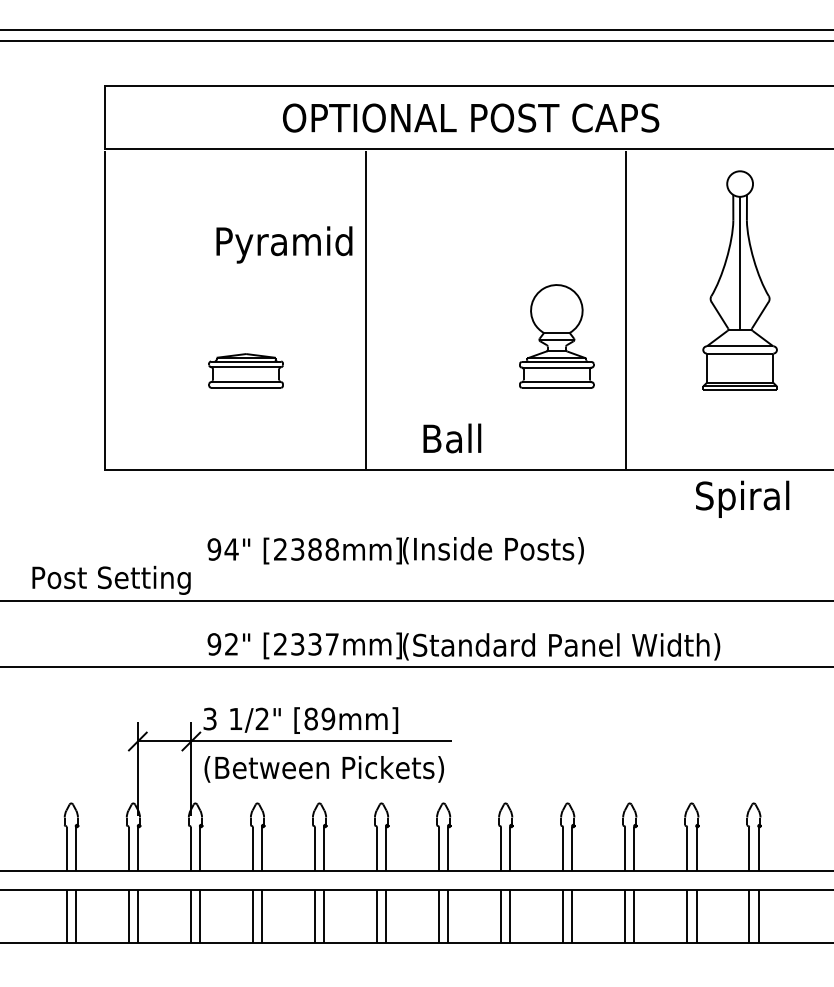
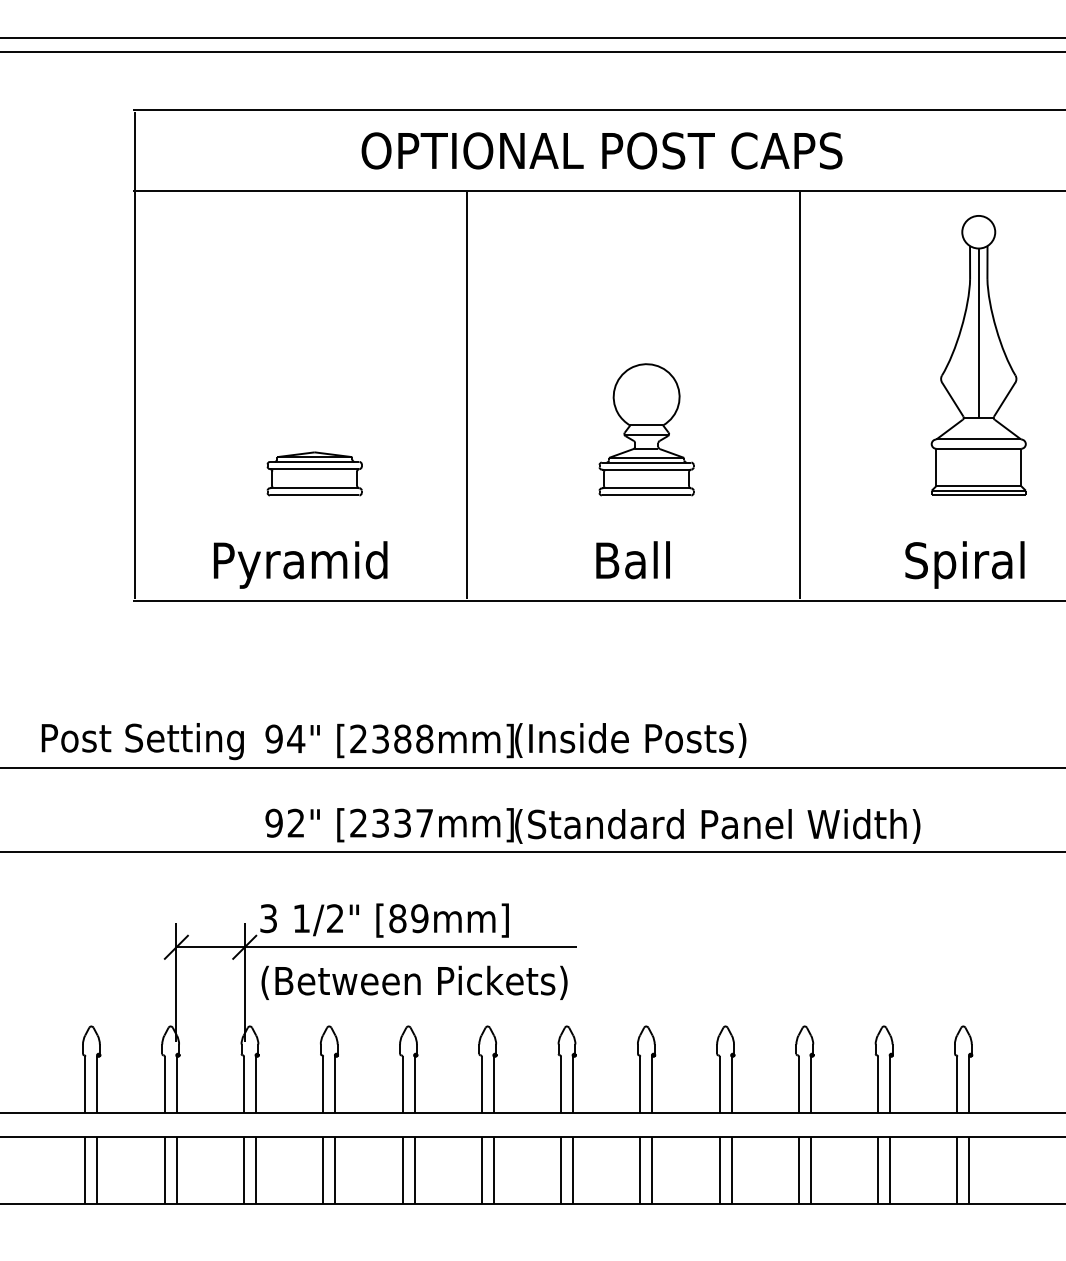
text: (284, 244) -> (300, 564), moved
part: (739, 280) -> (978, 355), moved
part: (556, 336) -> (646, 429), moved
text: (451, 438) -> (632, 560), moved
text: (742, 498) -> (964, 564), moved
text: (395, 550) -> (505, 740), moved

